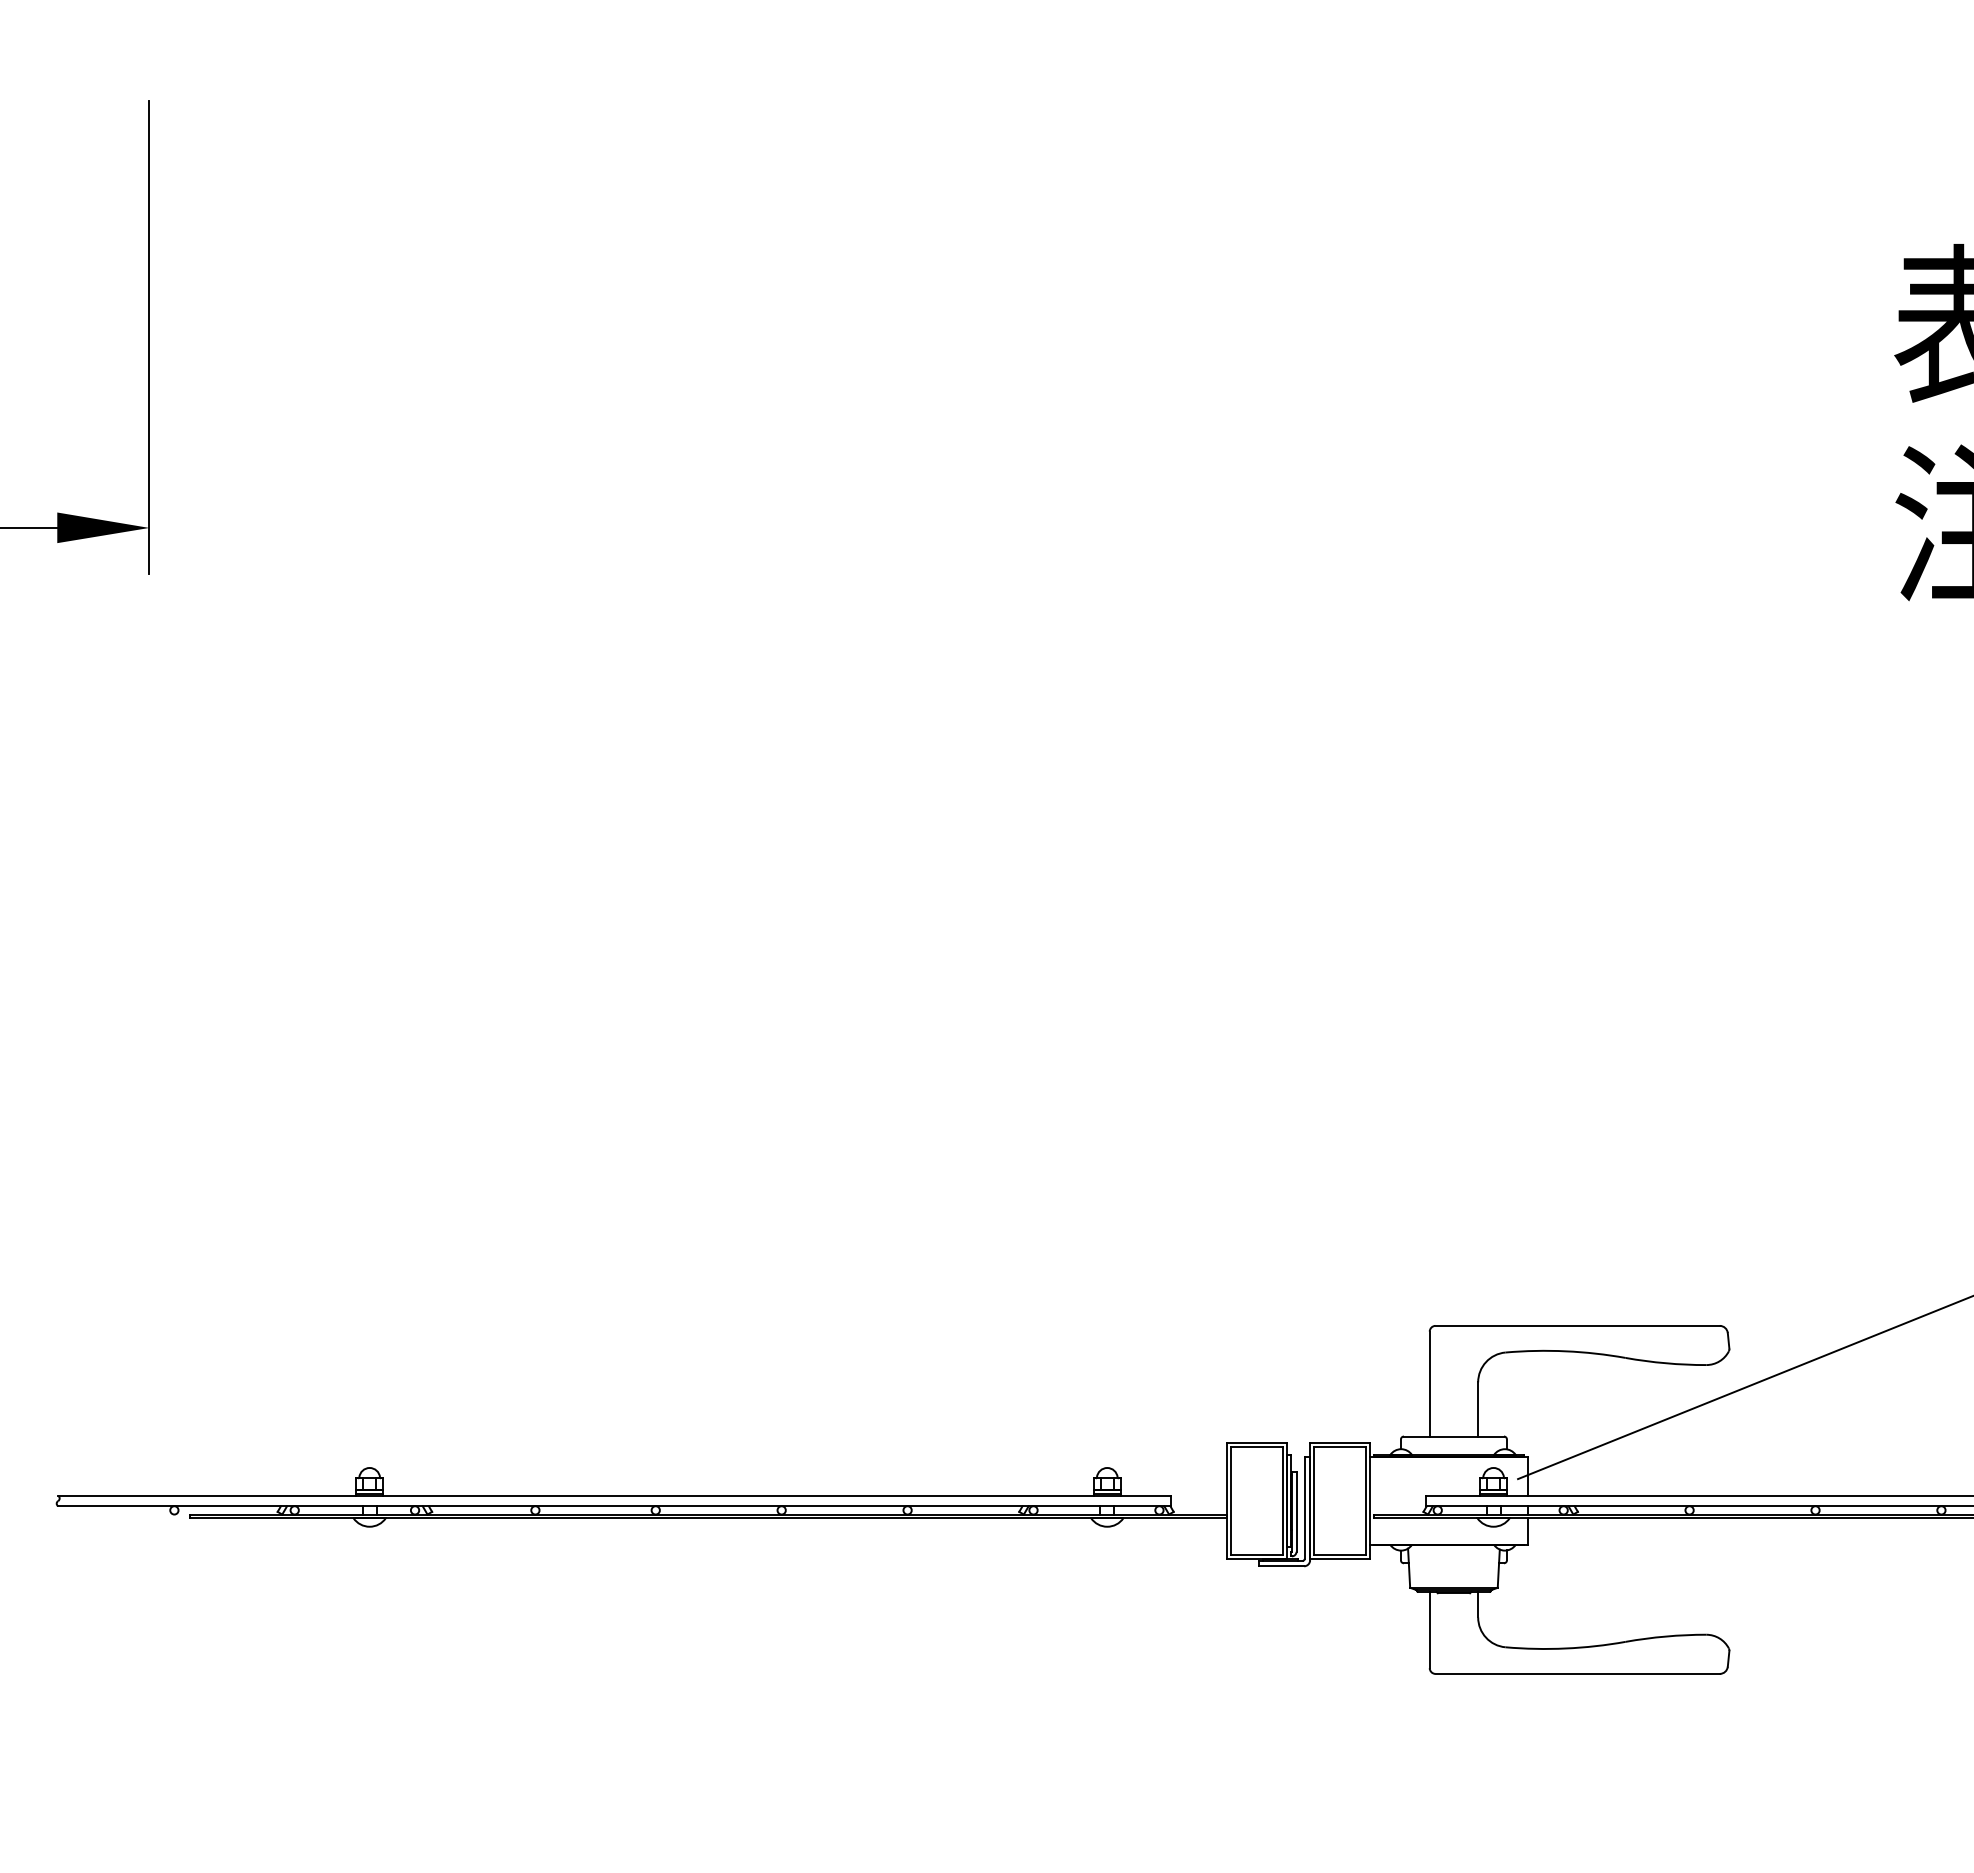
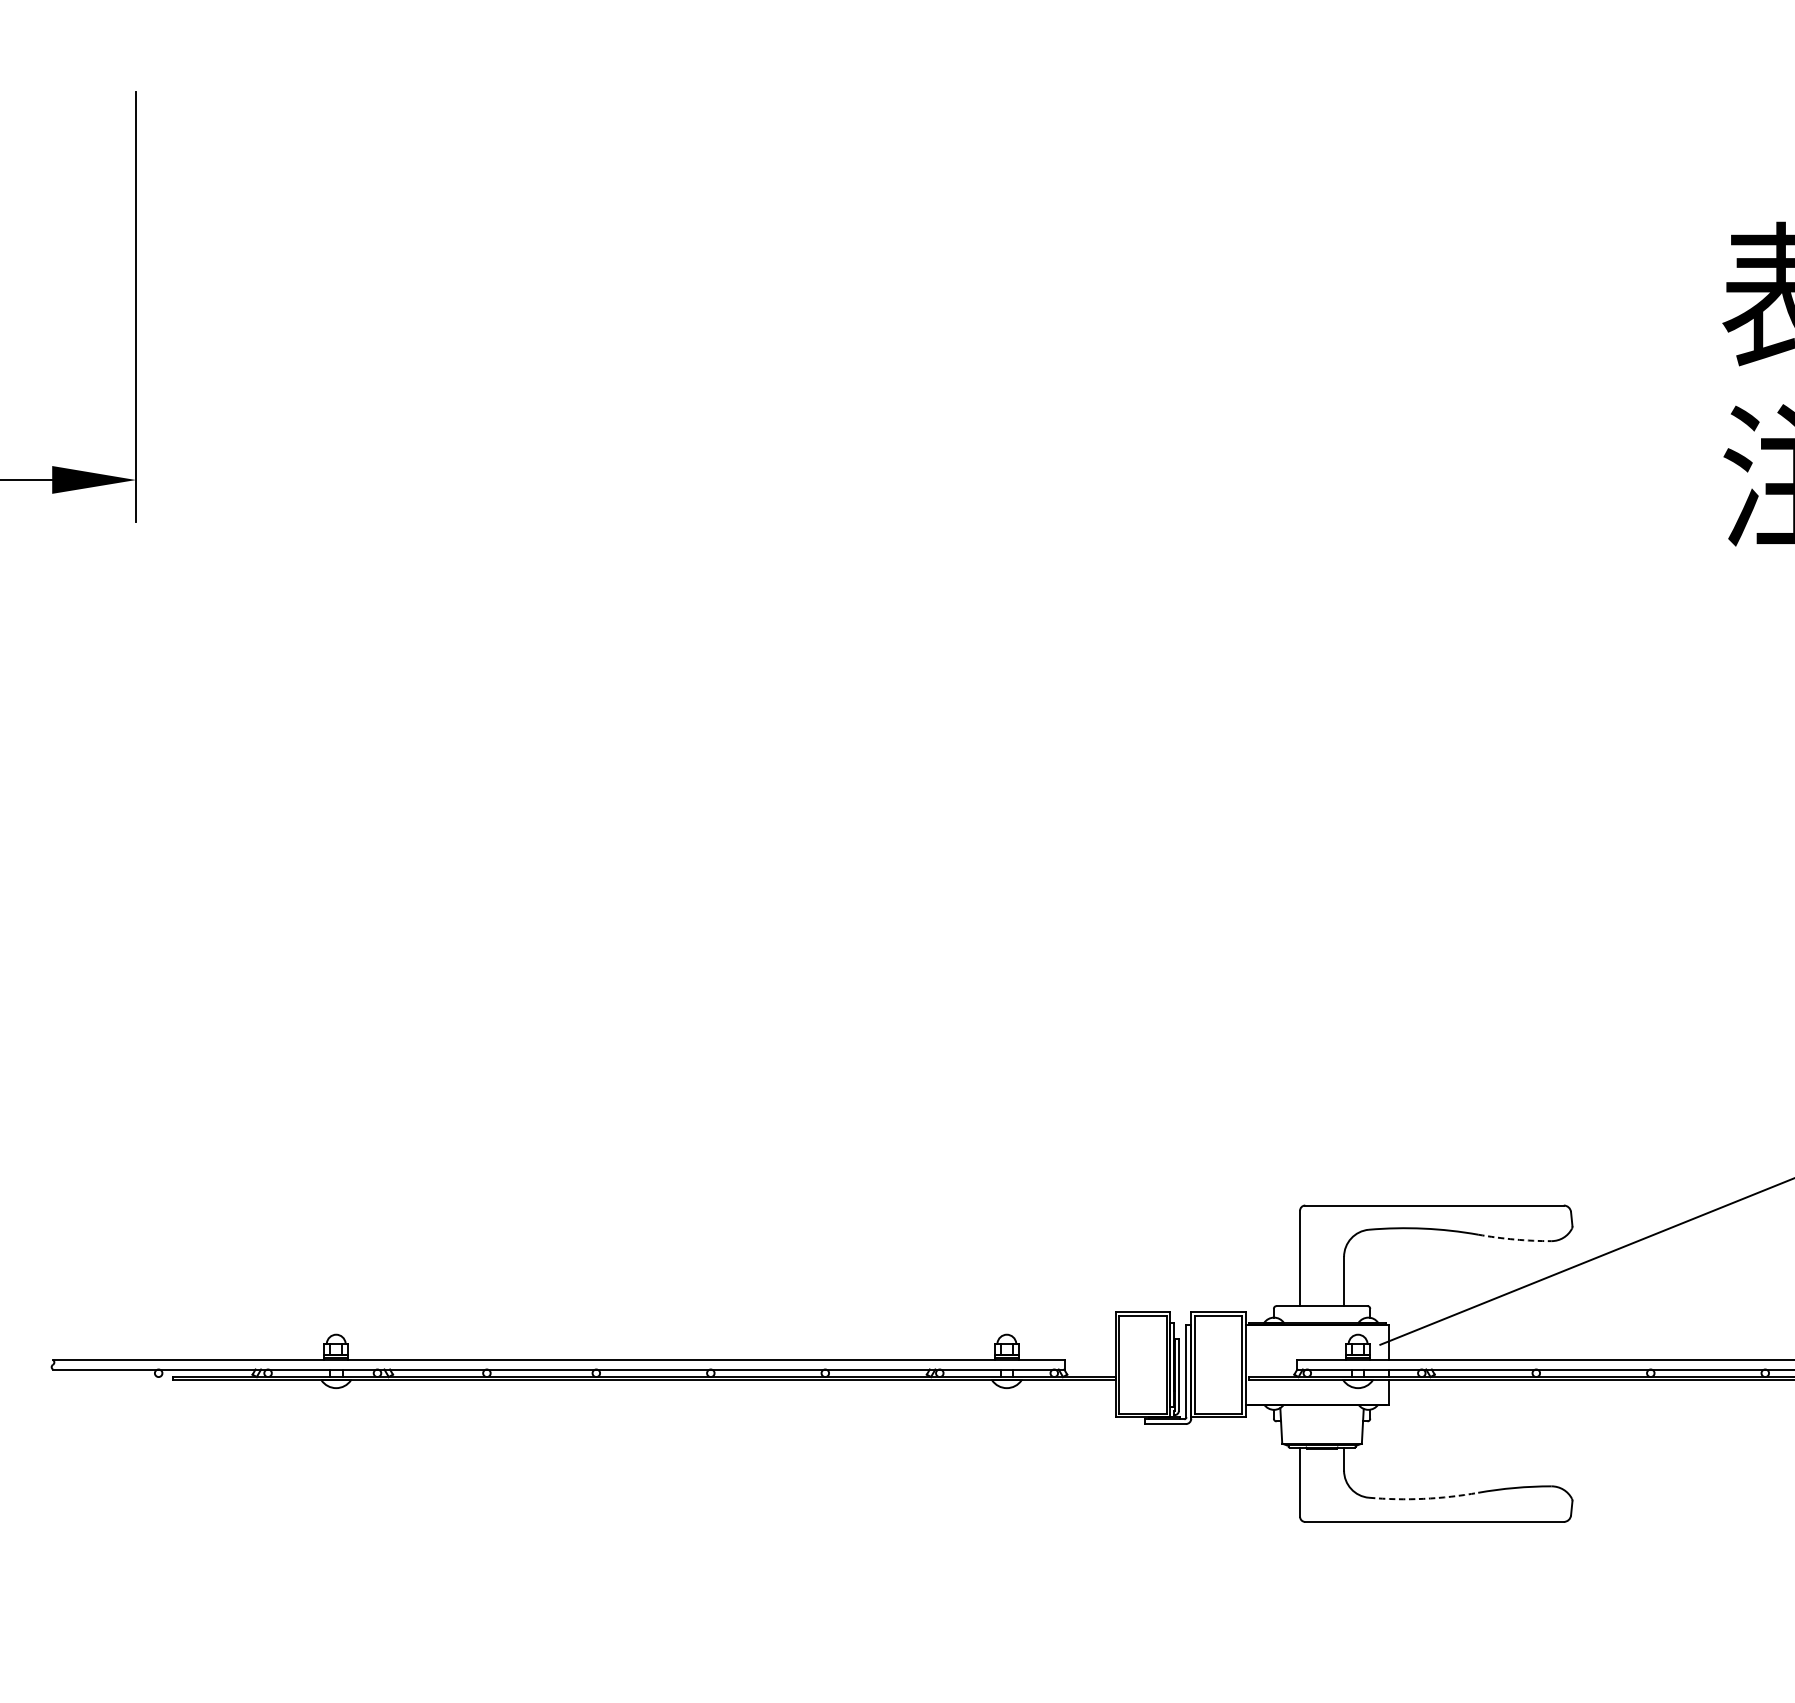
arc: (1665, 1363) -> (1514, 1239), solid -> dashed
arc: (1565, 1648) -> (1423, 1498), solid -> dashed

